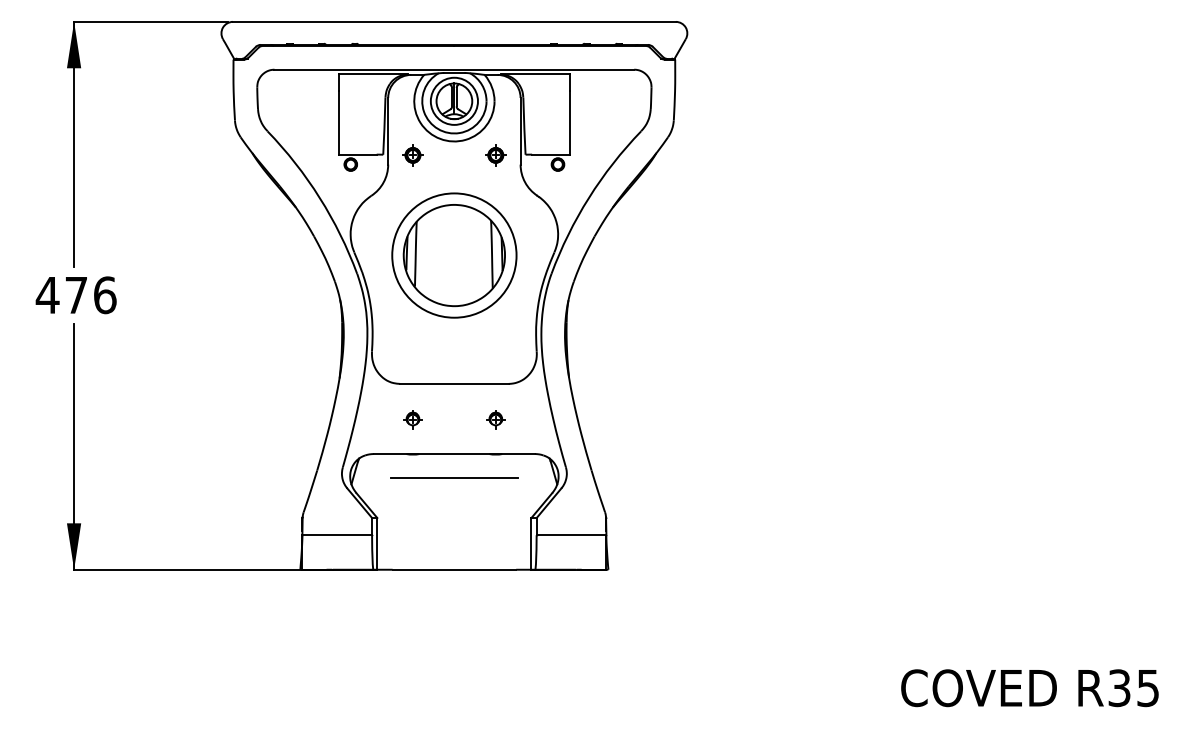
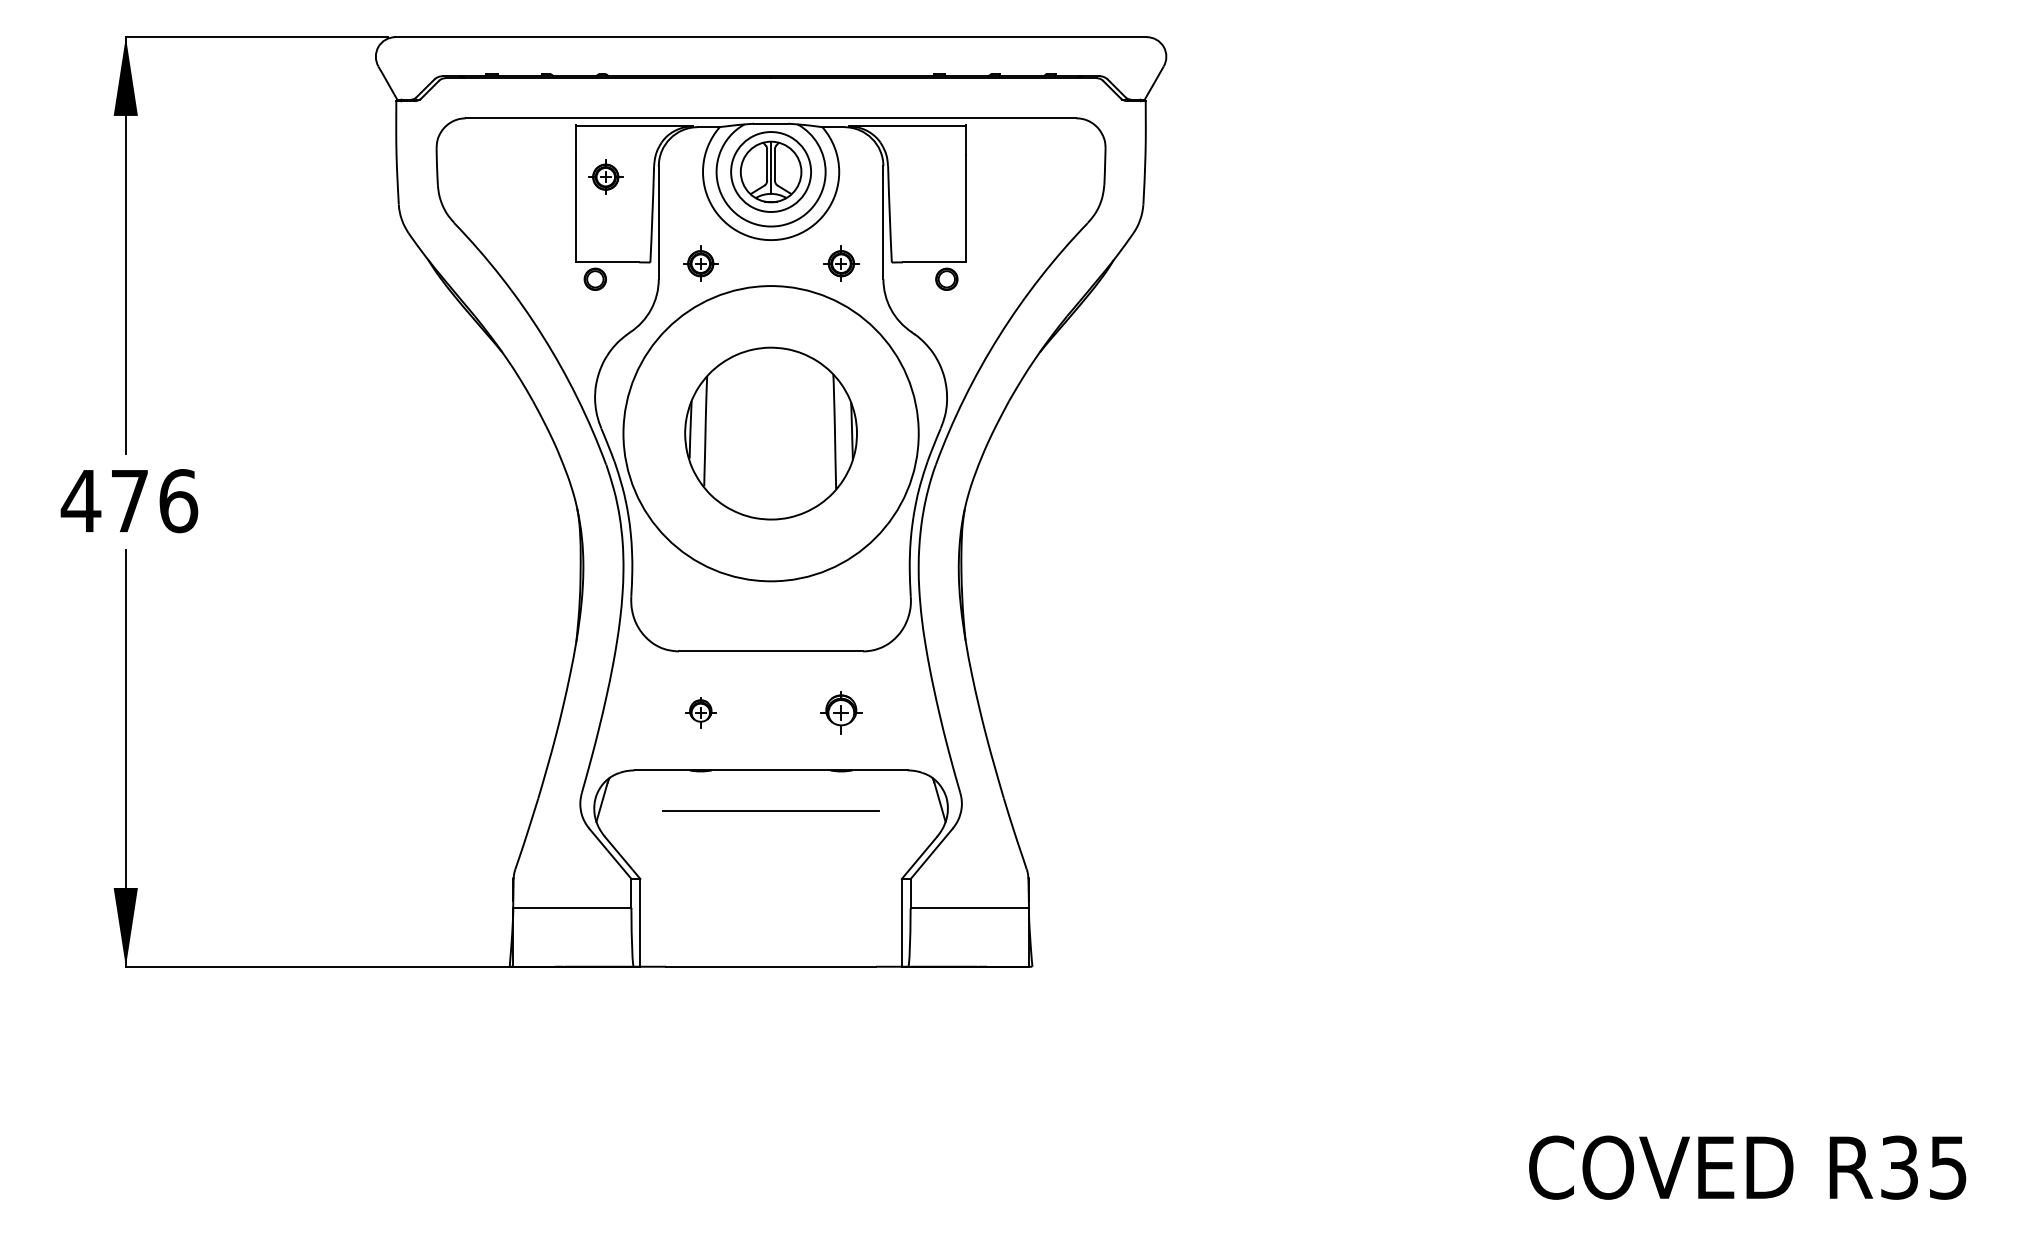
part: (356, 104) -> (604, 177), added
circle: (454, 255) -> (771, 433), size x1.4
part: (495, 419) -> (840, 711), size x1.4

